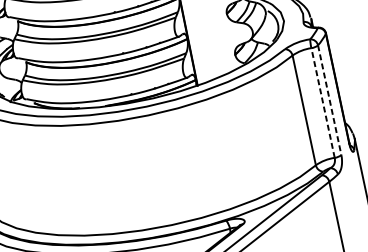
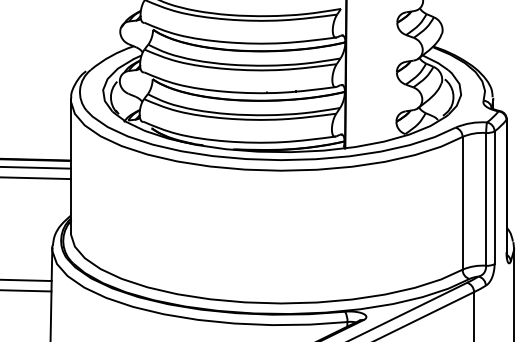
line: (329, 100) -> (494, 198), dashed -> solid
line: (323, 102) -> (486, 198), dashed -> solid

